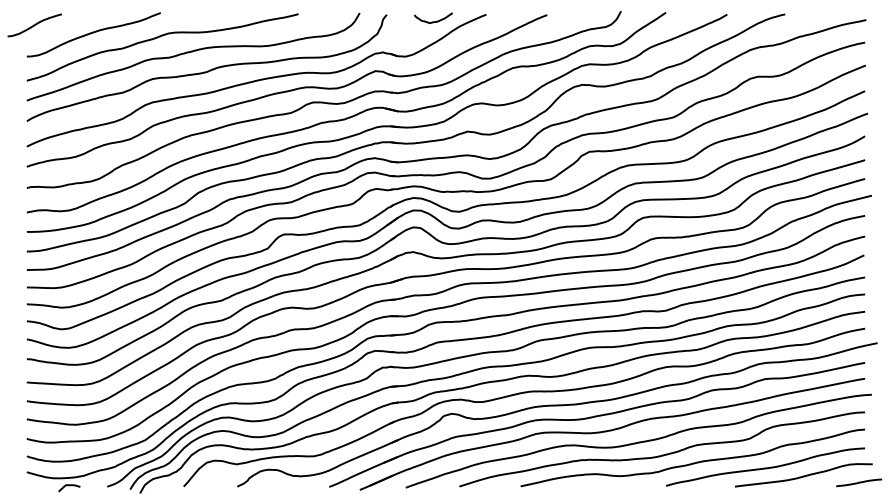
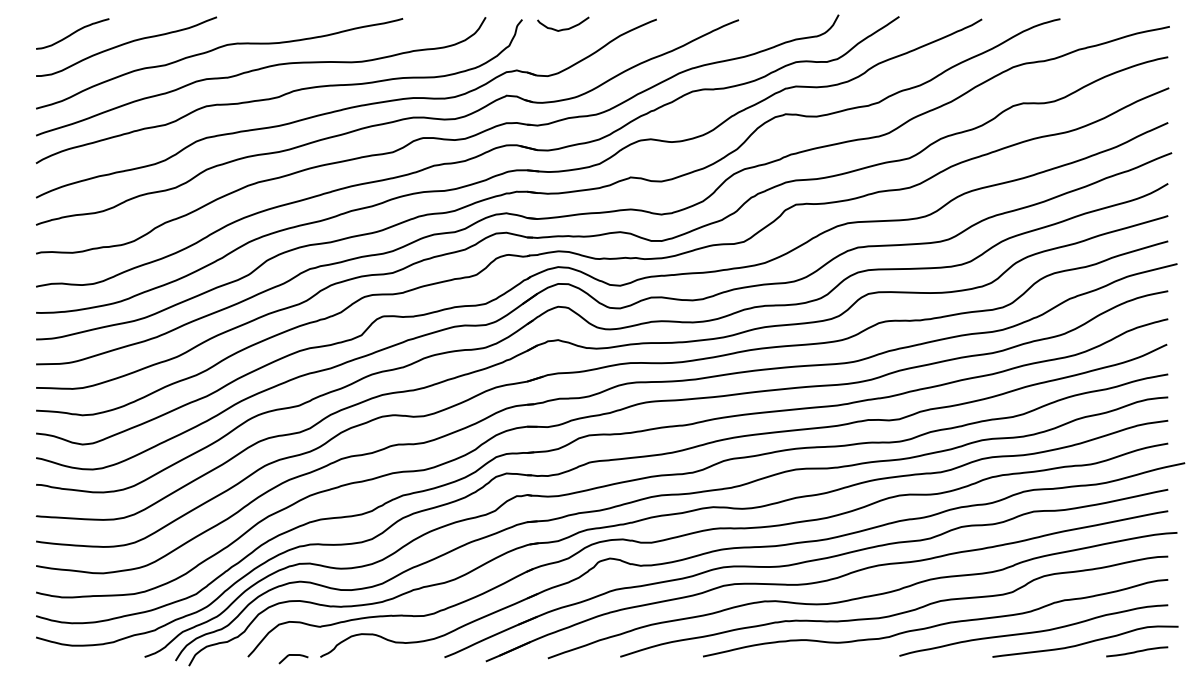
curve: (433, 21) -> (563, 28), moved
curve: (34, 25) -> (72, 33), moved
curve: (859, 482) -> (1137, 651), moved
curve: (69, 485) -> (293, 655), moved

